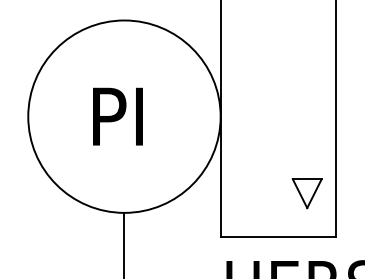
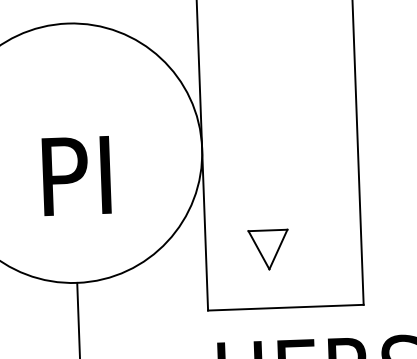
text: (117, 116) -> (76, 175), moved
part: (306, 193) -> (267, 249), moved

